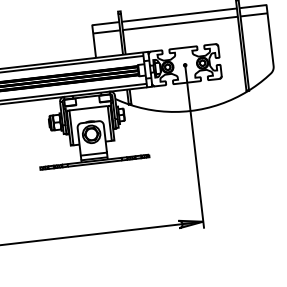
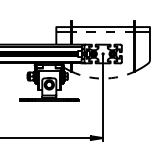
line: (181, 23) -> (103, 31), solid -> dashed
arc: (191, 110) -> (103, 78), solid -> dashed

